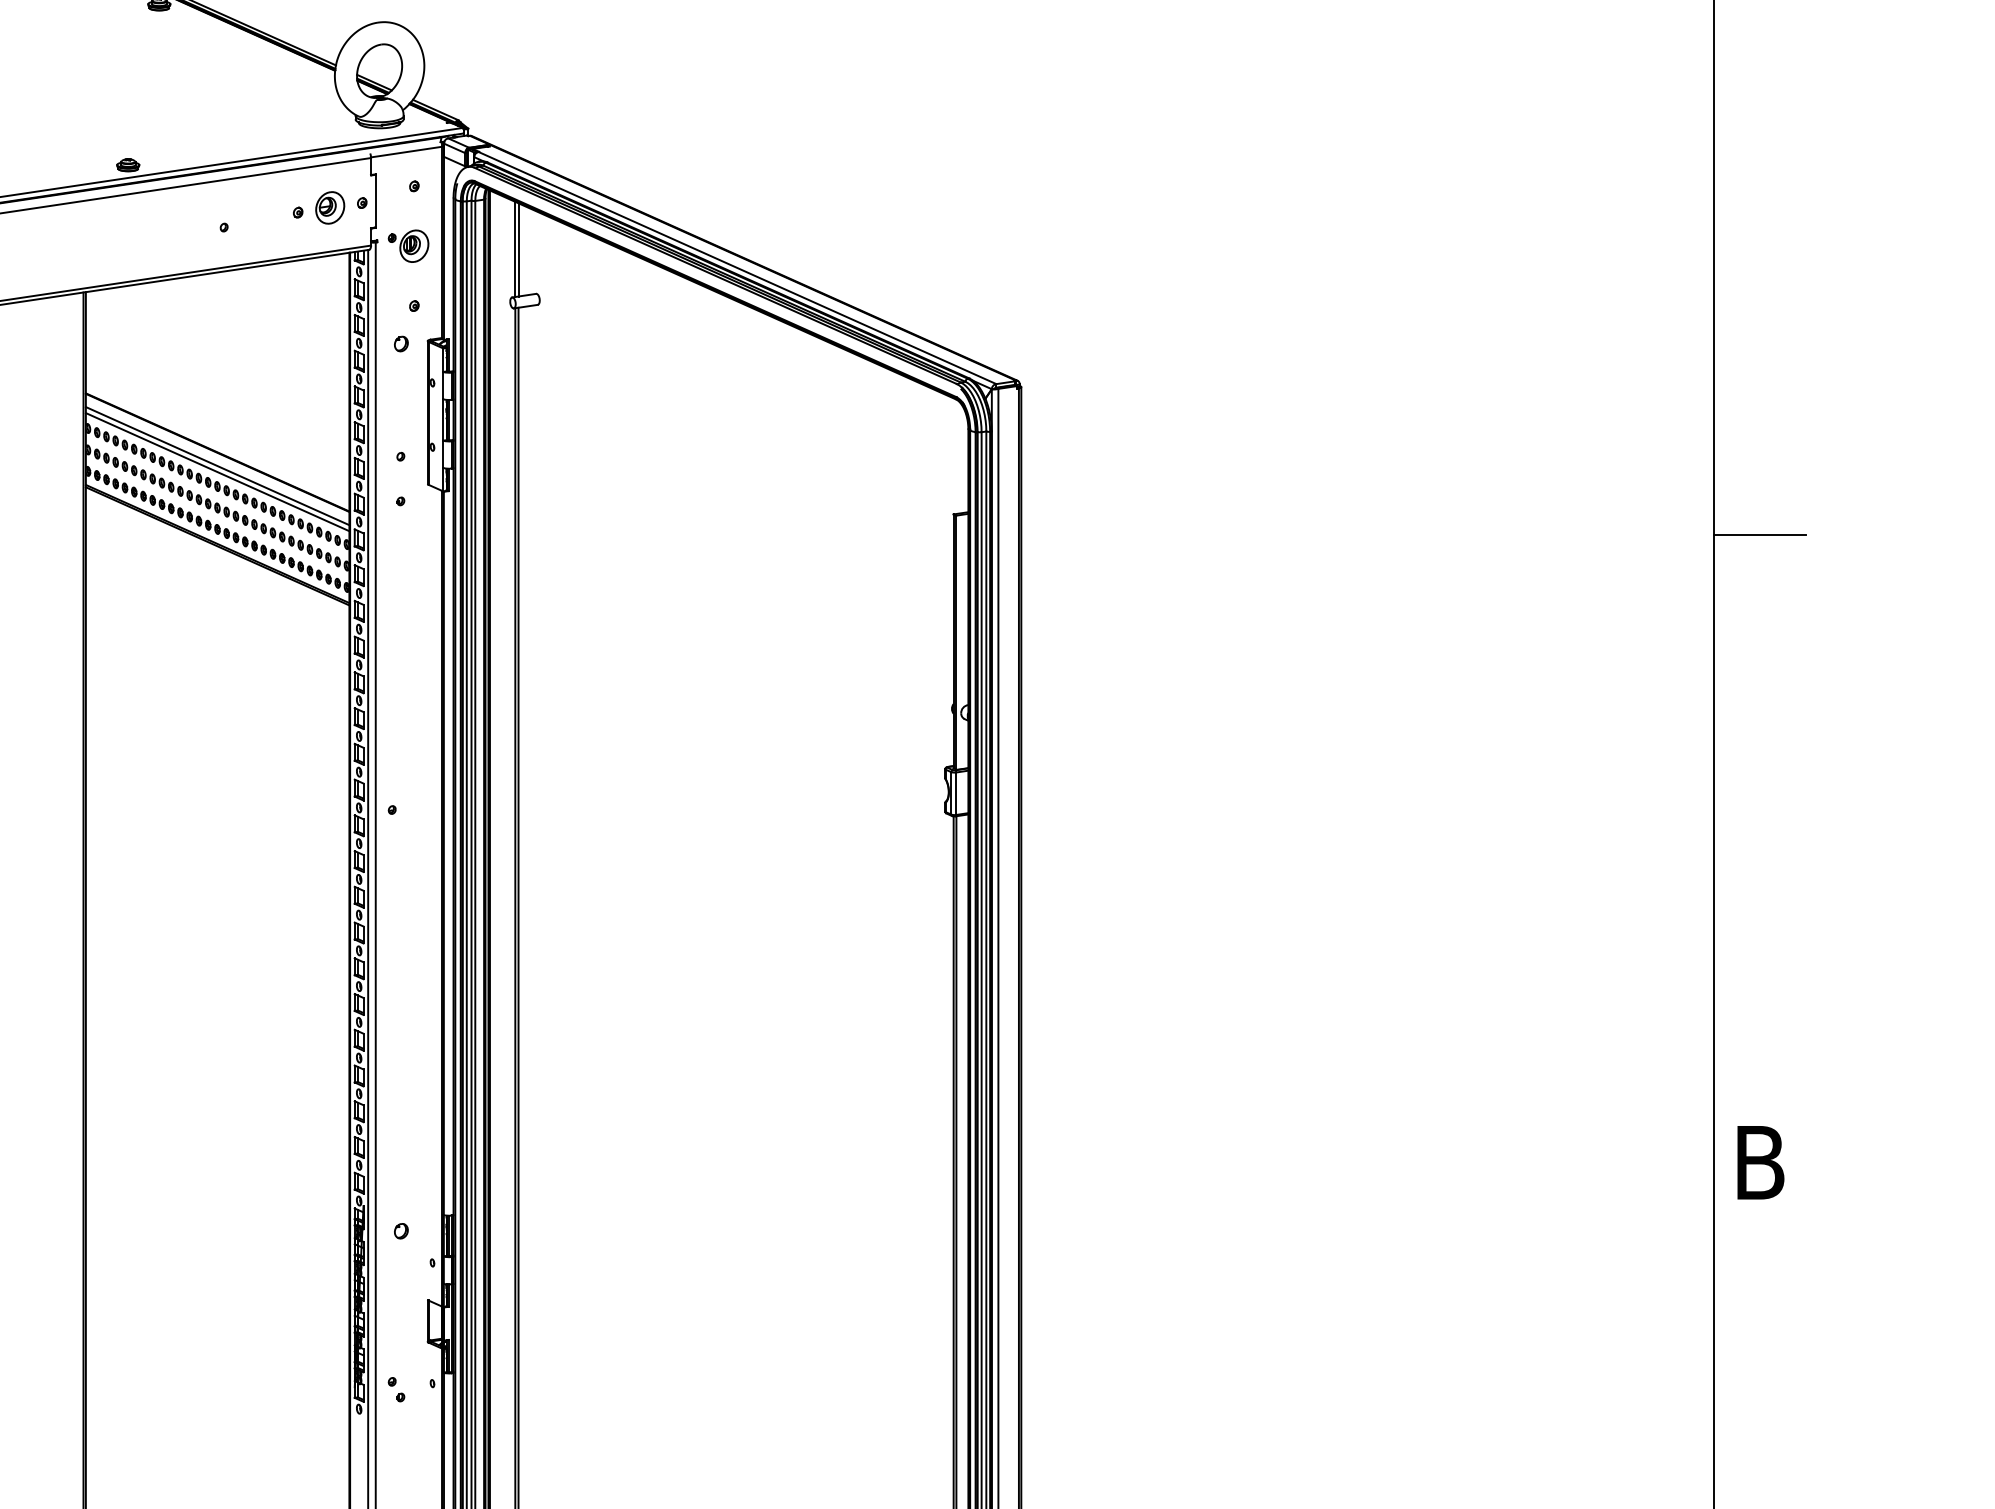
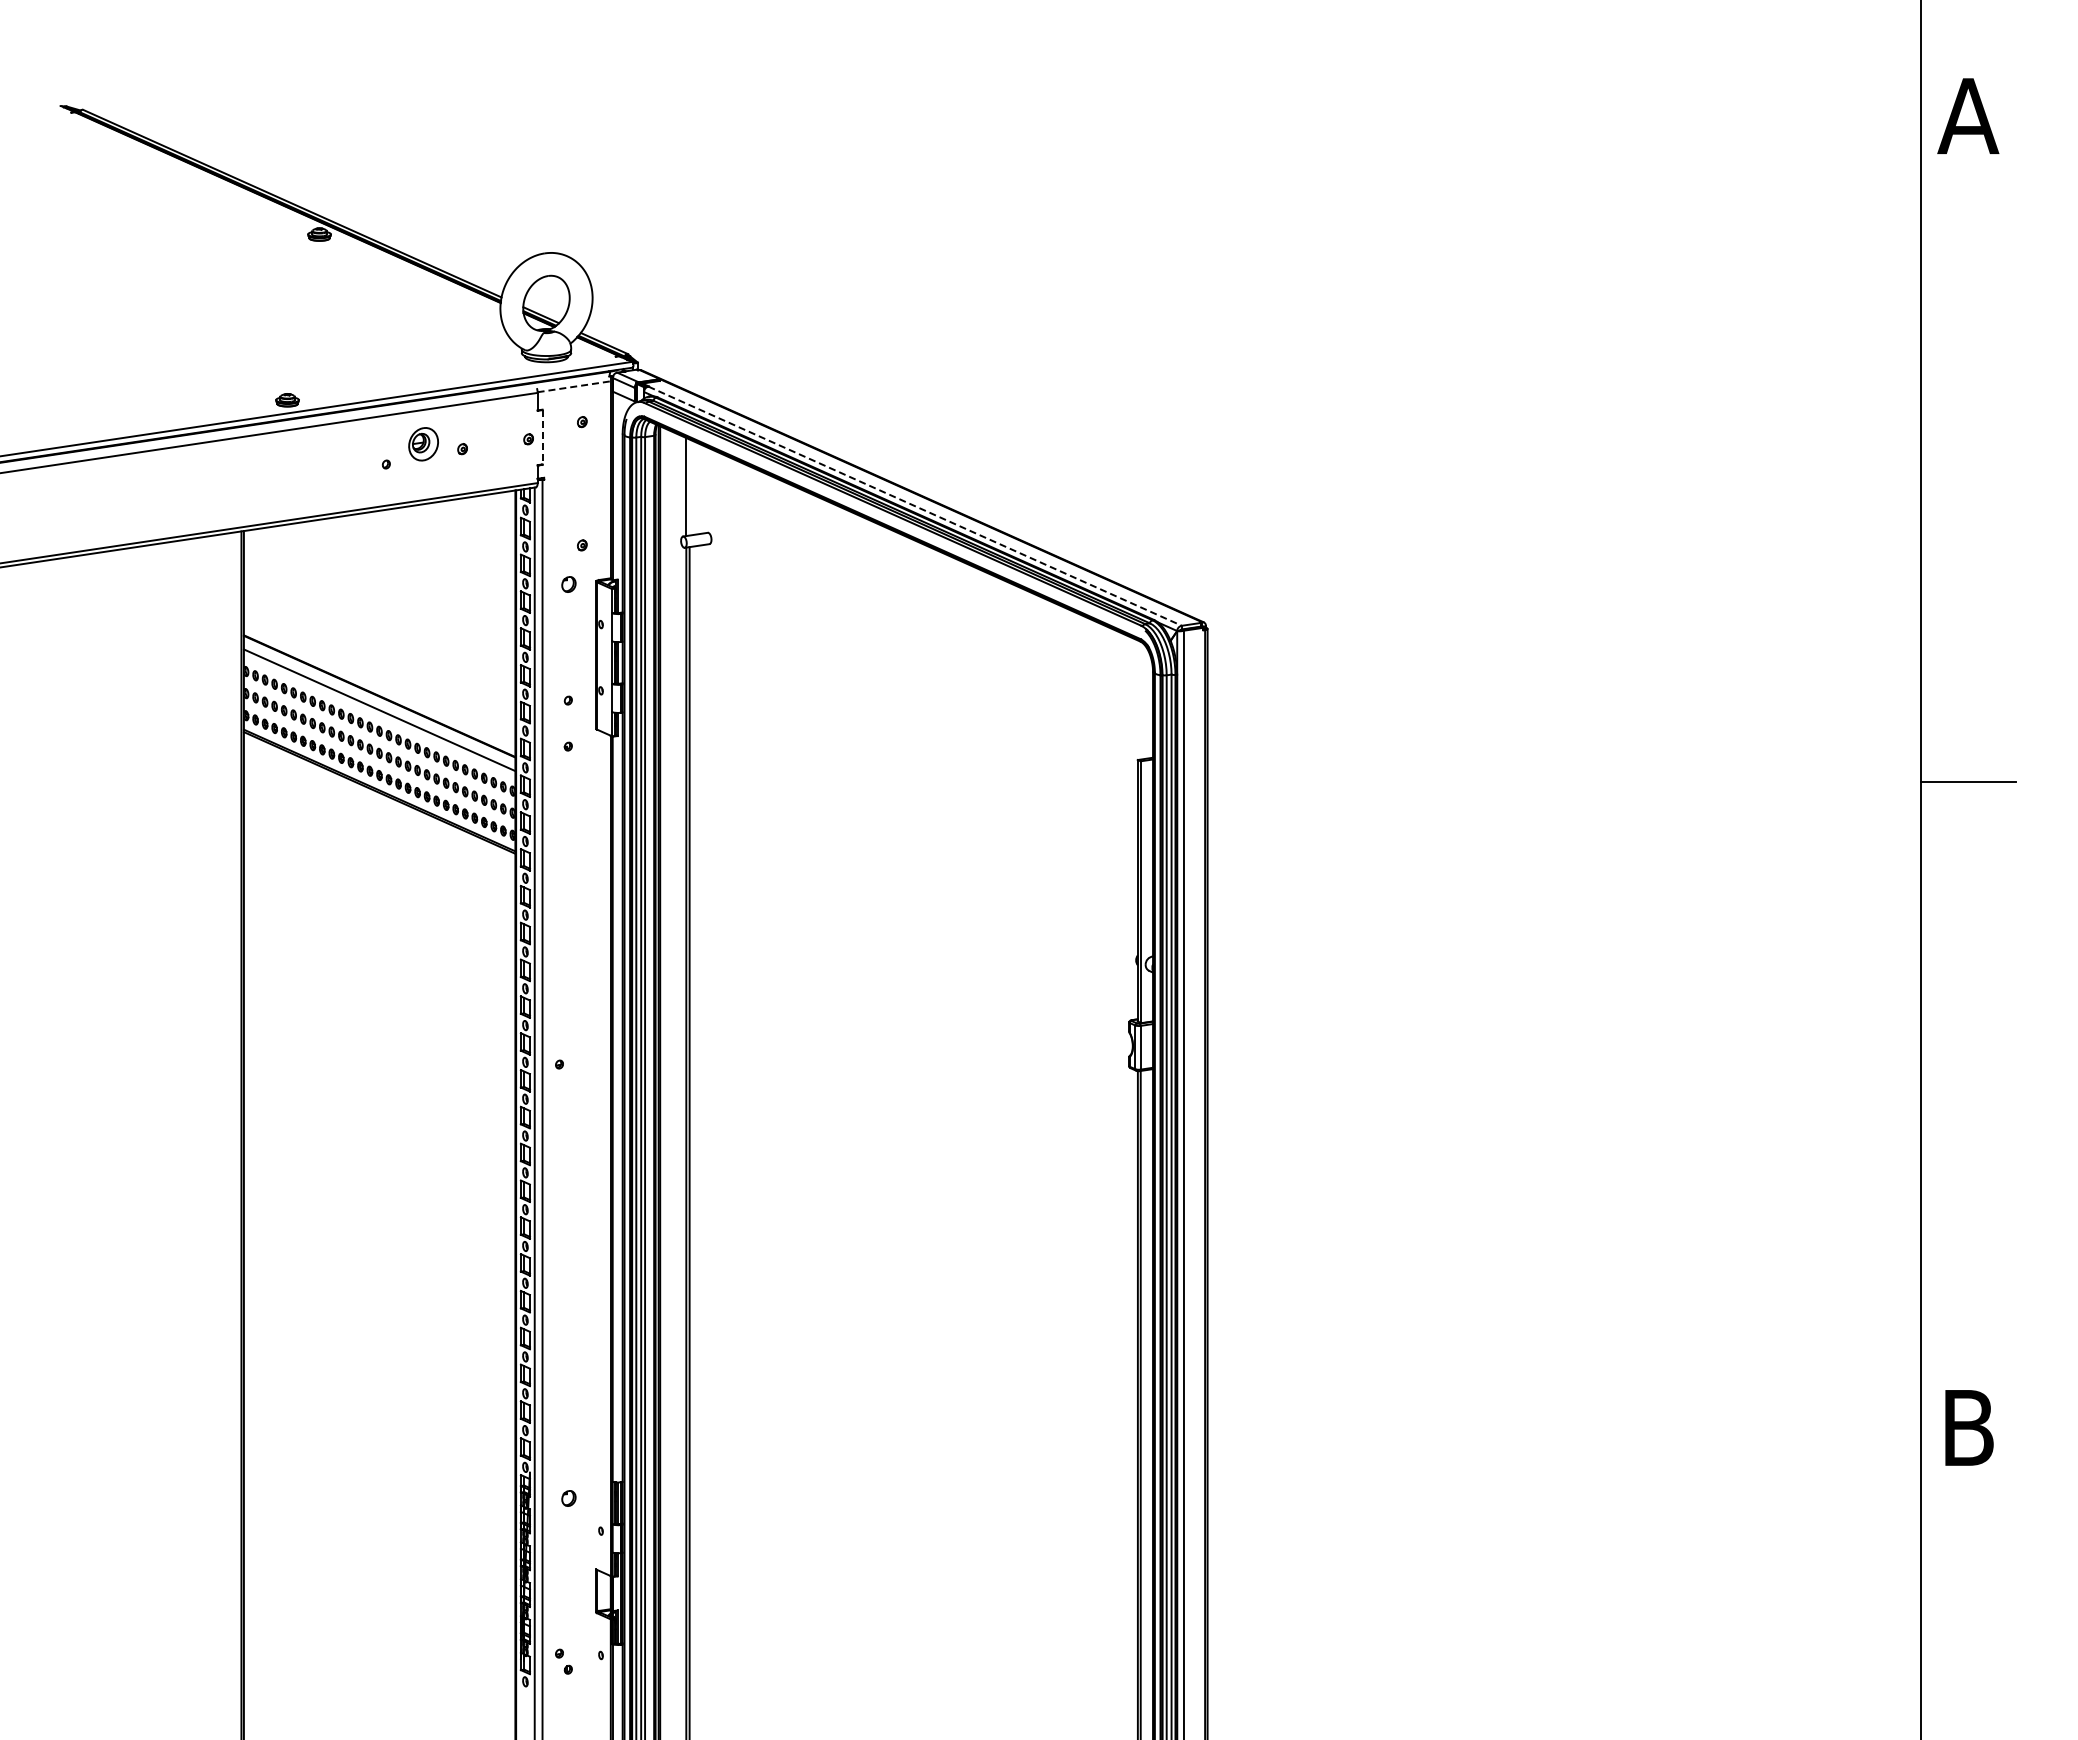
line: (406, 151) -> (574, 386), solid -> dashed
line: (375, 201) -> (542, 437), solid -> dashed
part: (330, 208) -> (423, 444), moved
part: (408, 245) -> (576, 483), removed
line: (518, 249) -> (689, 487), removed
line: (737, 268) -> (915, 506), solid -> dashed
line: (217, 472) -> (379, 716), removed

